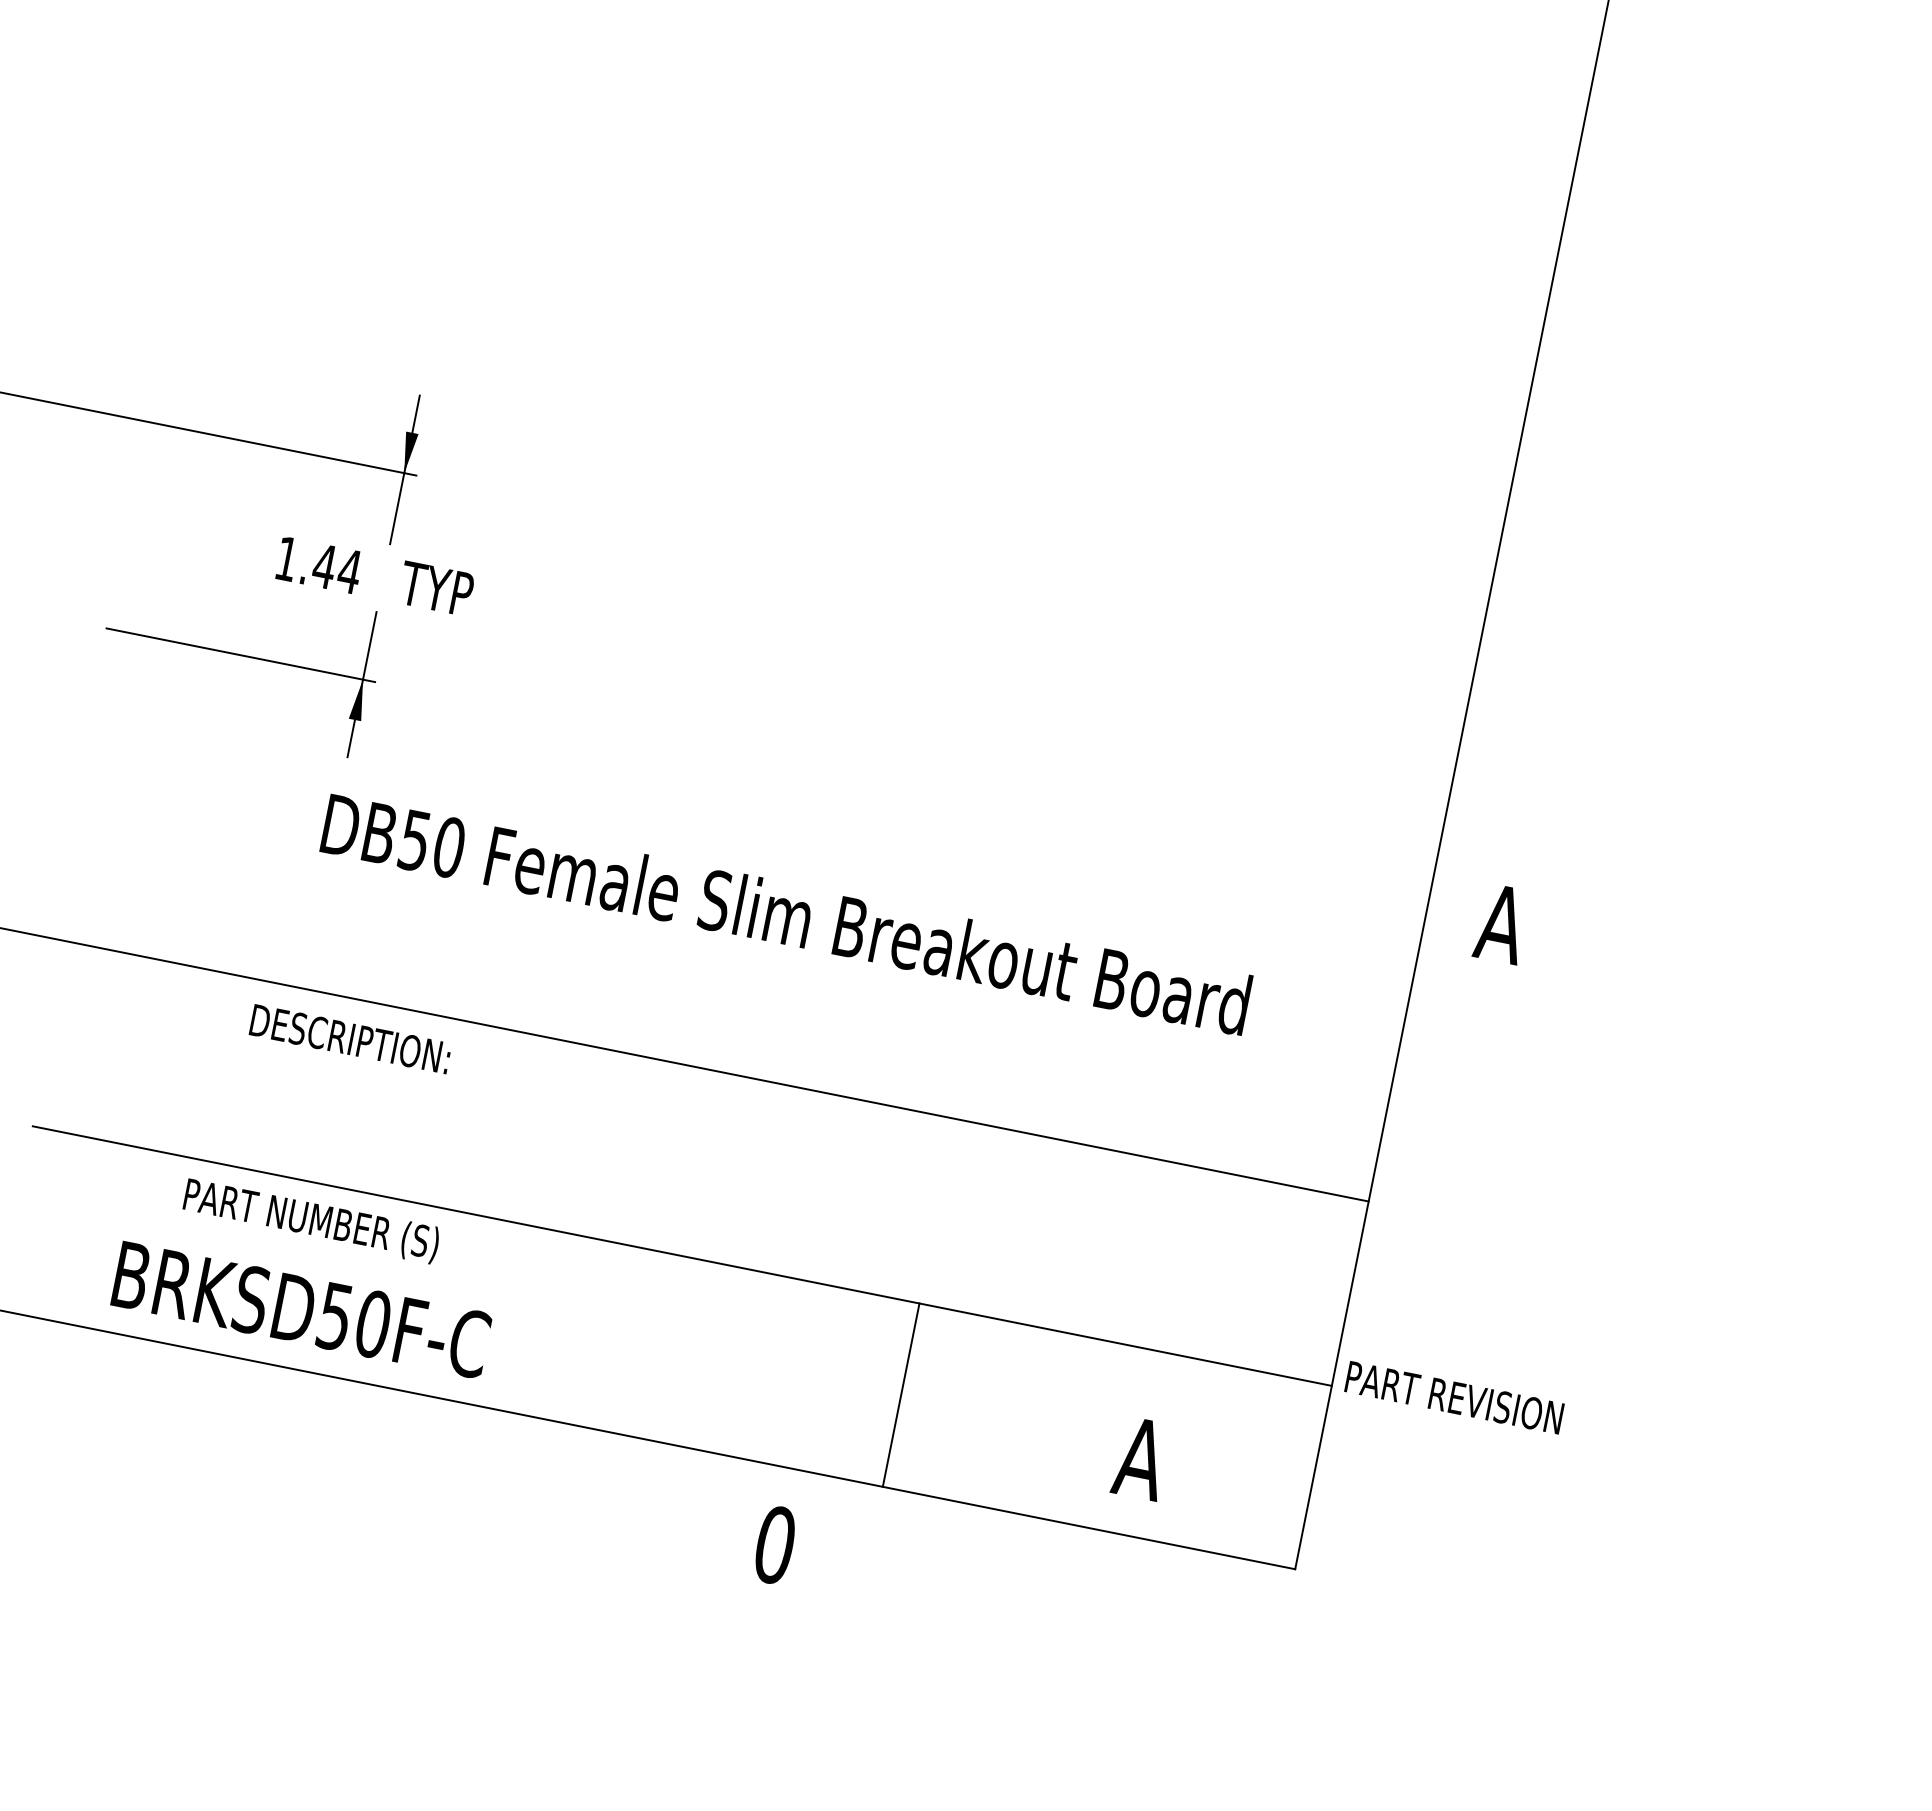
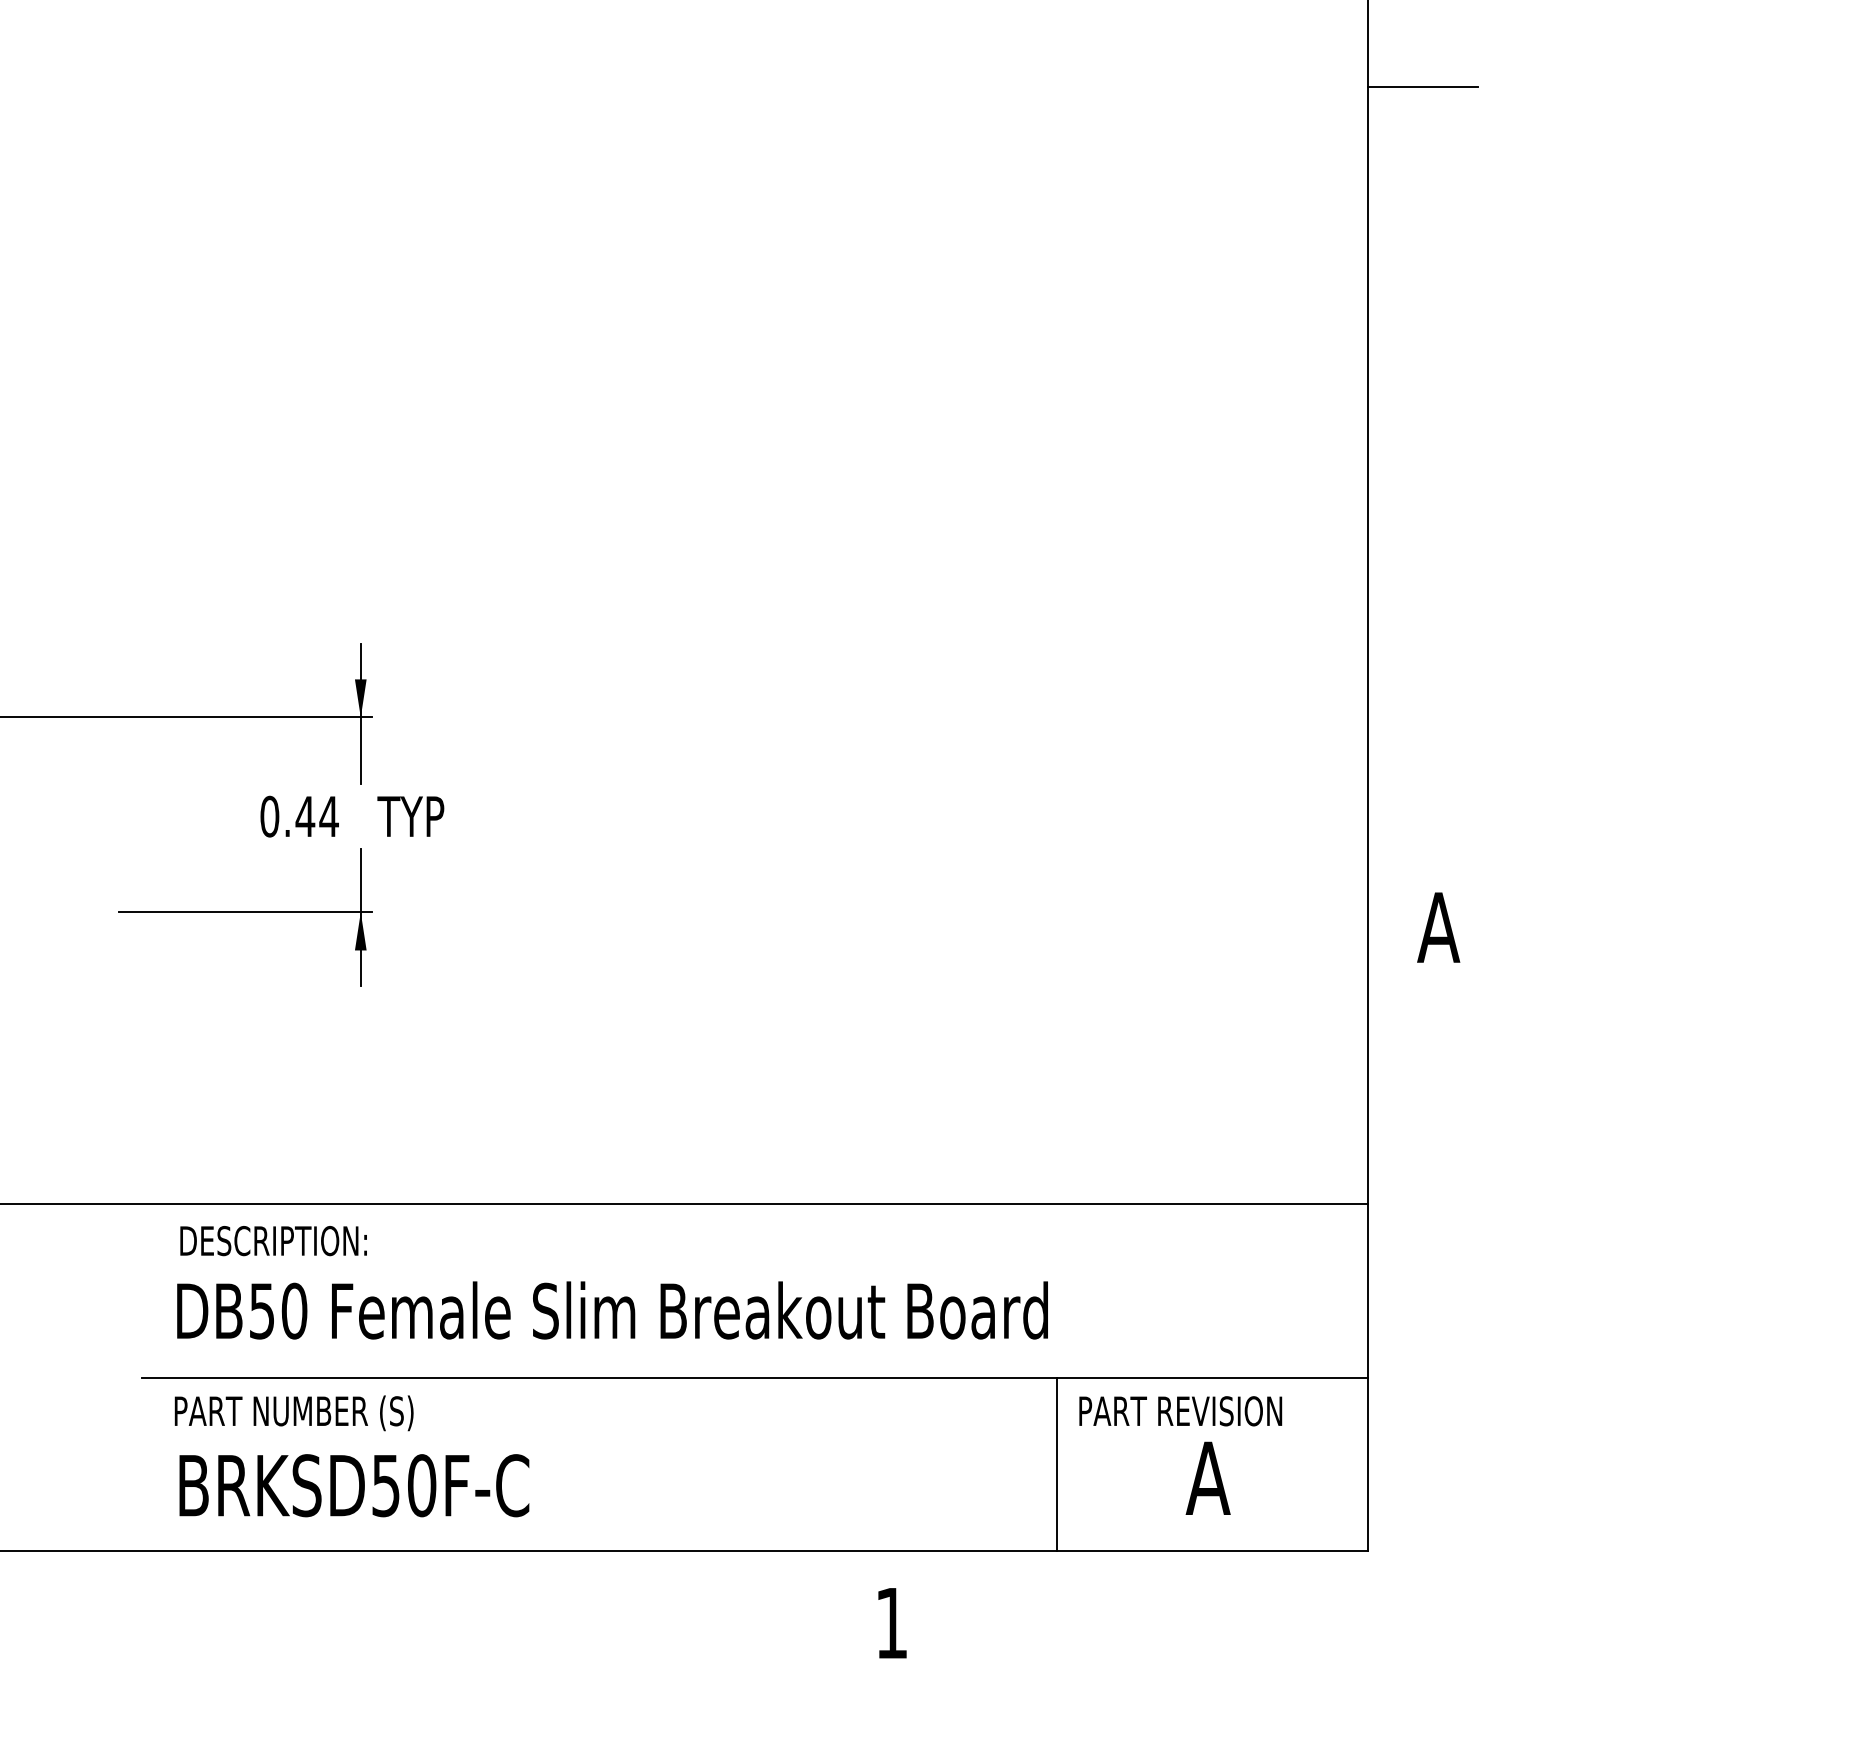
line: (1663, 30) -> (1423, 87), added
text: (286, 558) -> (269, 816), 1.44 -> 0.44
text: (786, 914) -> (612, 1310), moved
text: (350, 1039) -> (273, 1241), moved
text: (310, 1221) -> (293, 1413), moved
text: (301, 1309) -> (354, 1485), moved
line: (901, 1394) -> (1057, 1463), moved
text: (1454, 1397) -> (1180, 1411), moved
text: (774, 1544) -> (891, 1622), 0 -> 1

